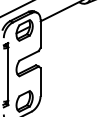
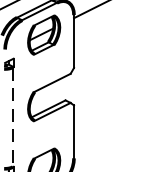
line: (7, 74) -> (12, 117), solid -> dashed

